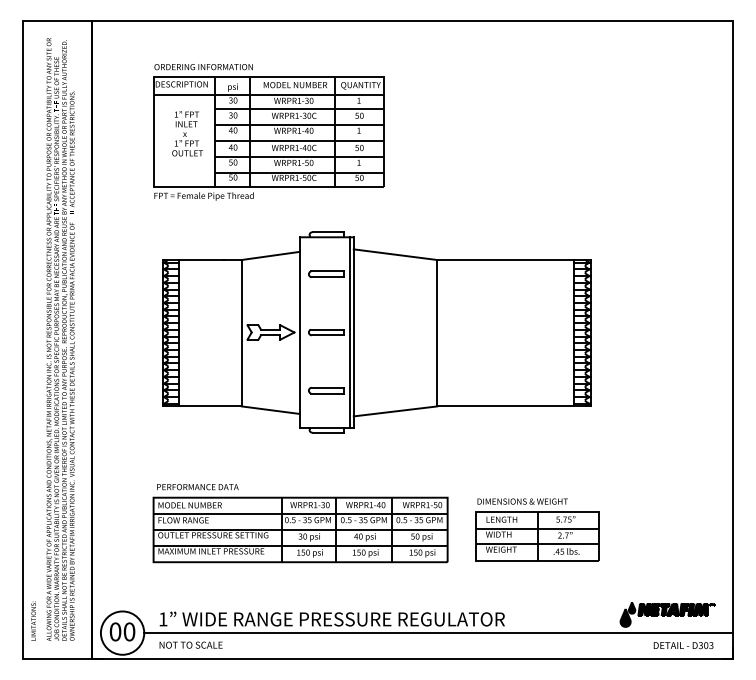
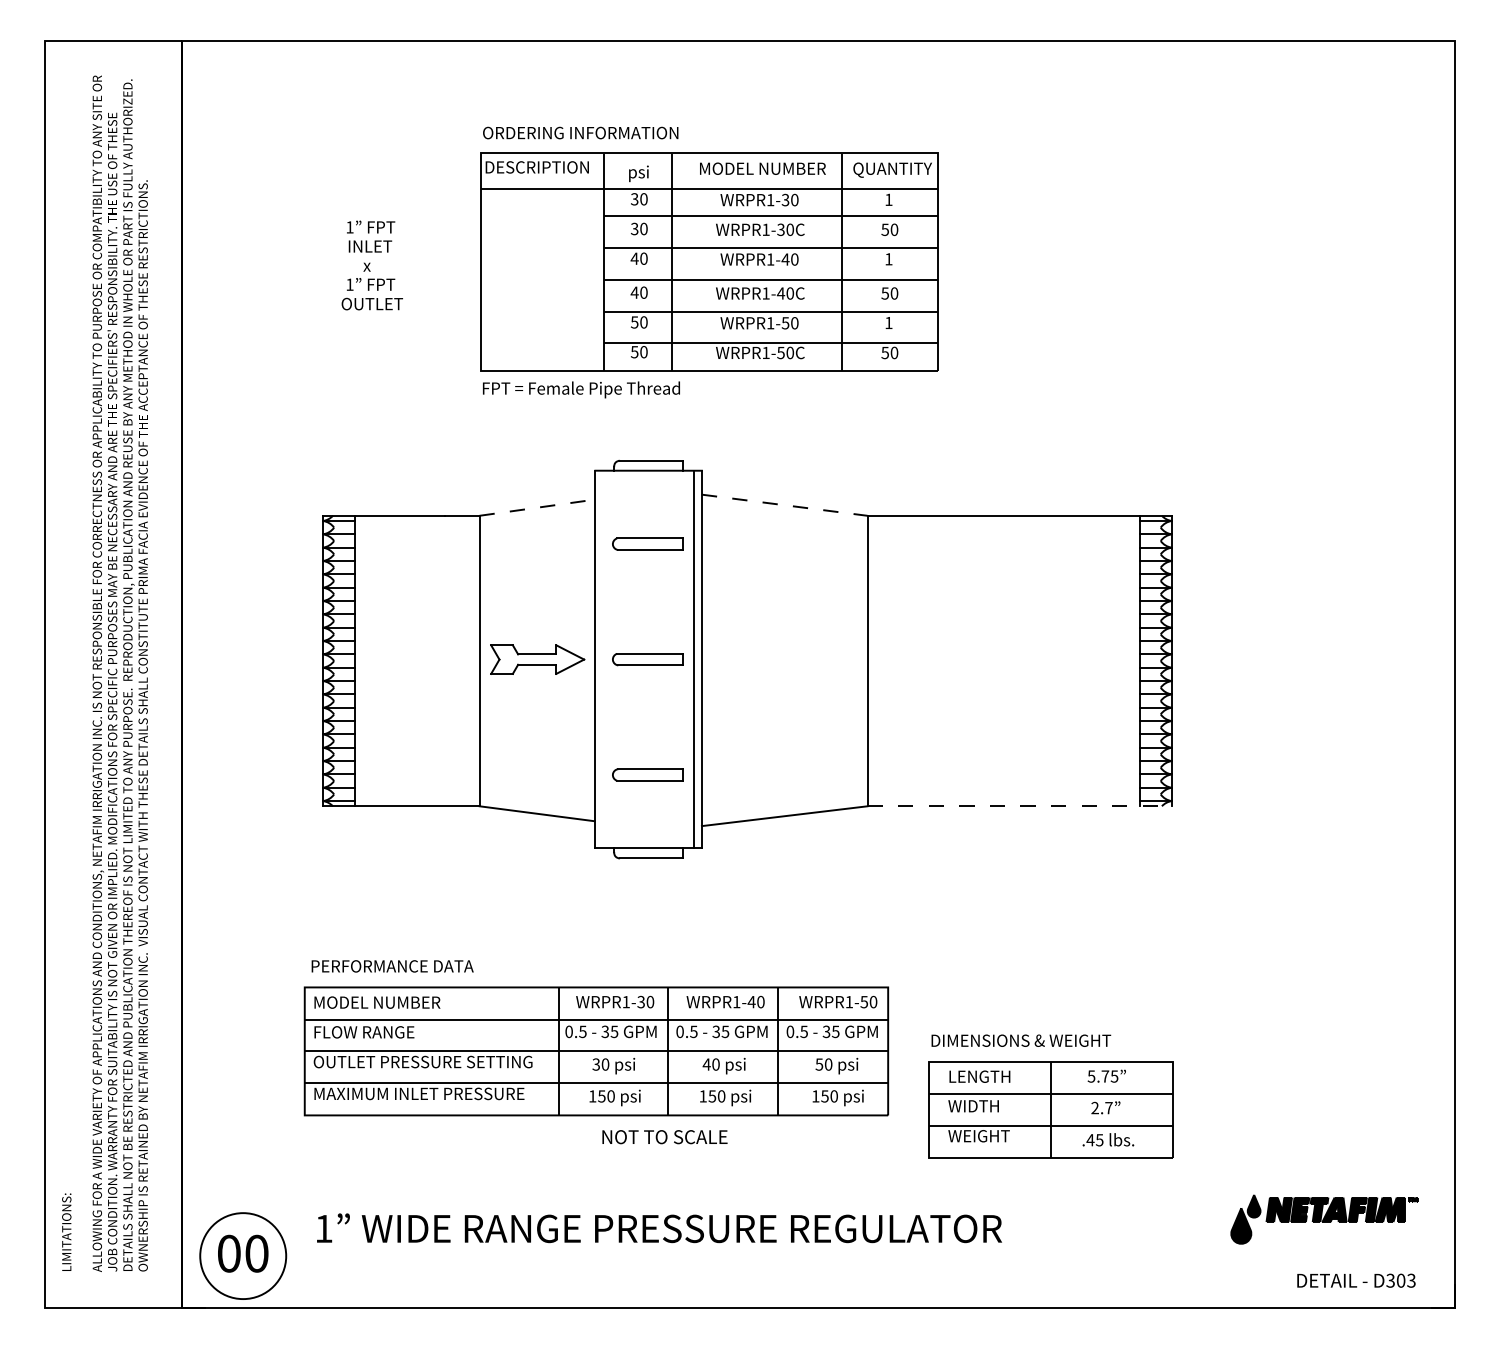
part: (268, 132) -> (709, 262), moved
line: (395, 254) -> (784, 504), solid -> dashed
line: (271, 255) -> (538, 506), solid -> dashed
line: (513, 406) -> (1018, 806), solid -> dashed
part: (537, 529) -> (1050, 1096), moved
line: (438, 633) -> (870, 1256), removed
text: (190, 644) -> (663, 1135), moved

